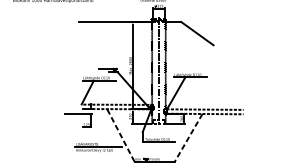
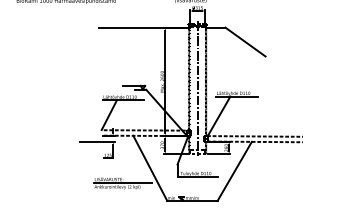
line: (120, 135) -> (150, 168), dashed -> solid
line: (188, 137) -> (234, 171), dashed -> solid

